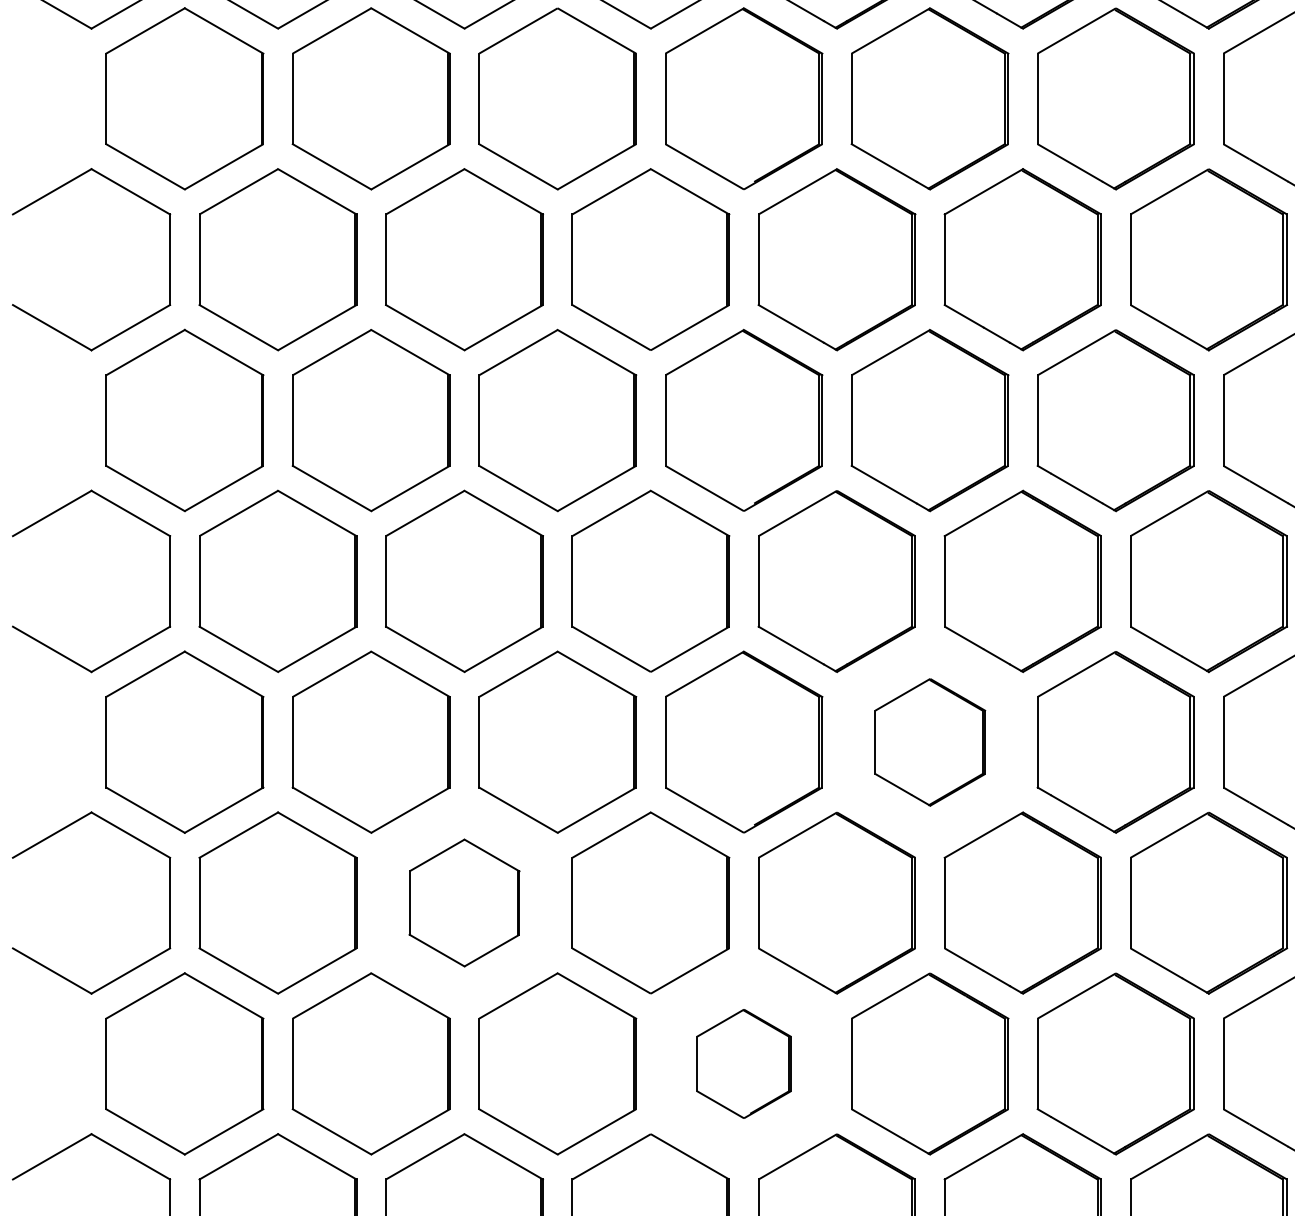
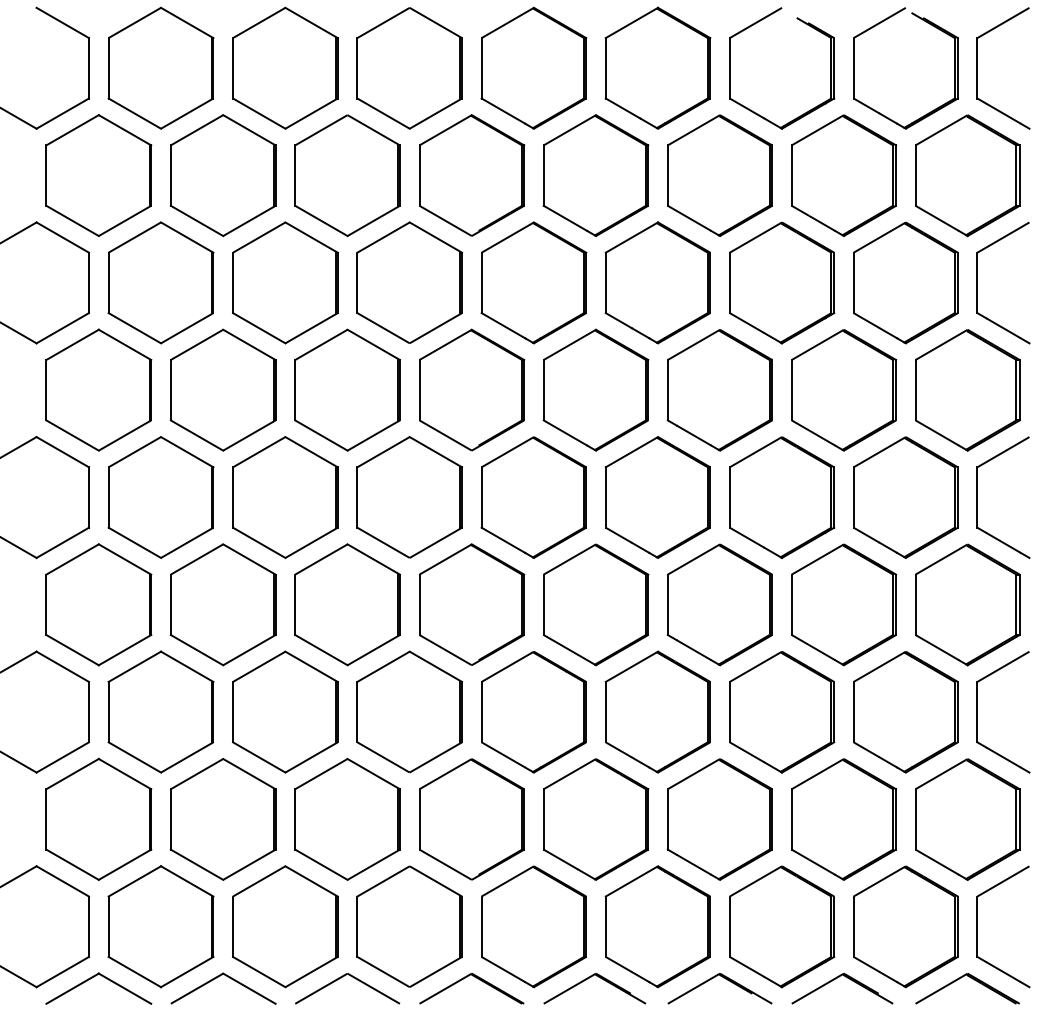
part: (930, 741) -> (596, 604), size x1.43
part: (464, 902) -> (285, 711), size x1.43
part: (743, 1064) -> (471, 819), size x1.67

